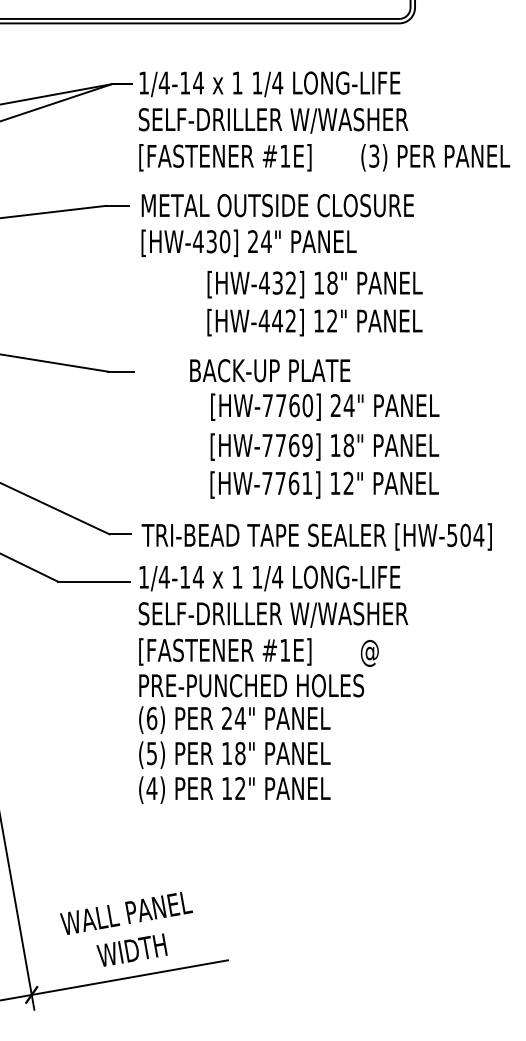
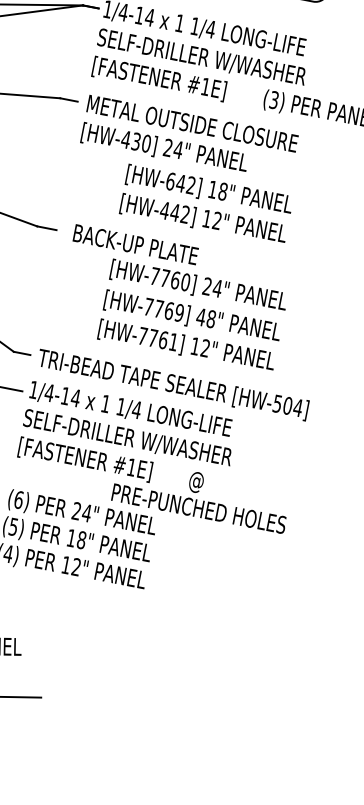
text: (271, 282) -> (176, 182), [HW-432] -> [HW-642]
text: (270, 370) -> (136, 244), moved
text: (335, 445) -> (201, 317), 18" -> 48"
text: (251, 685) -> (199, 508), moved

